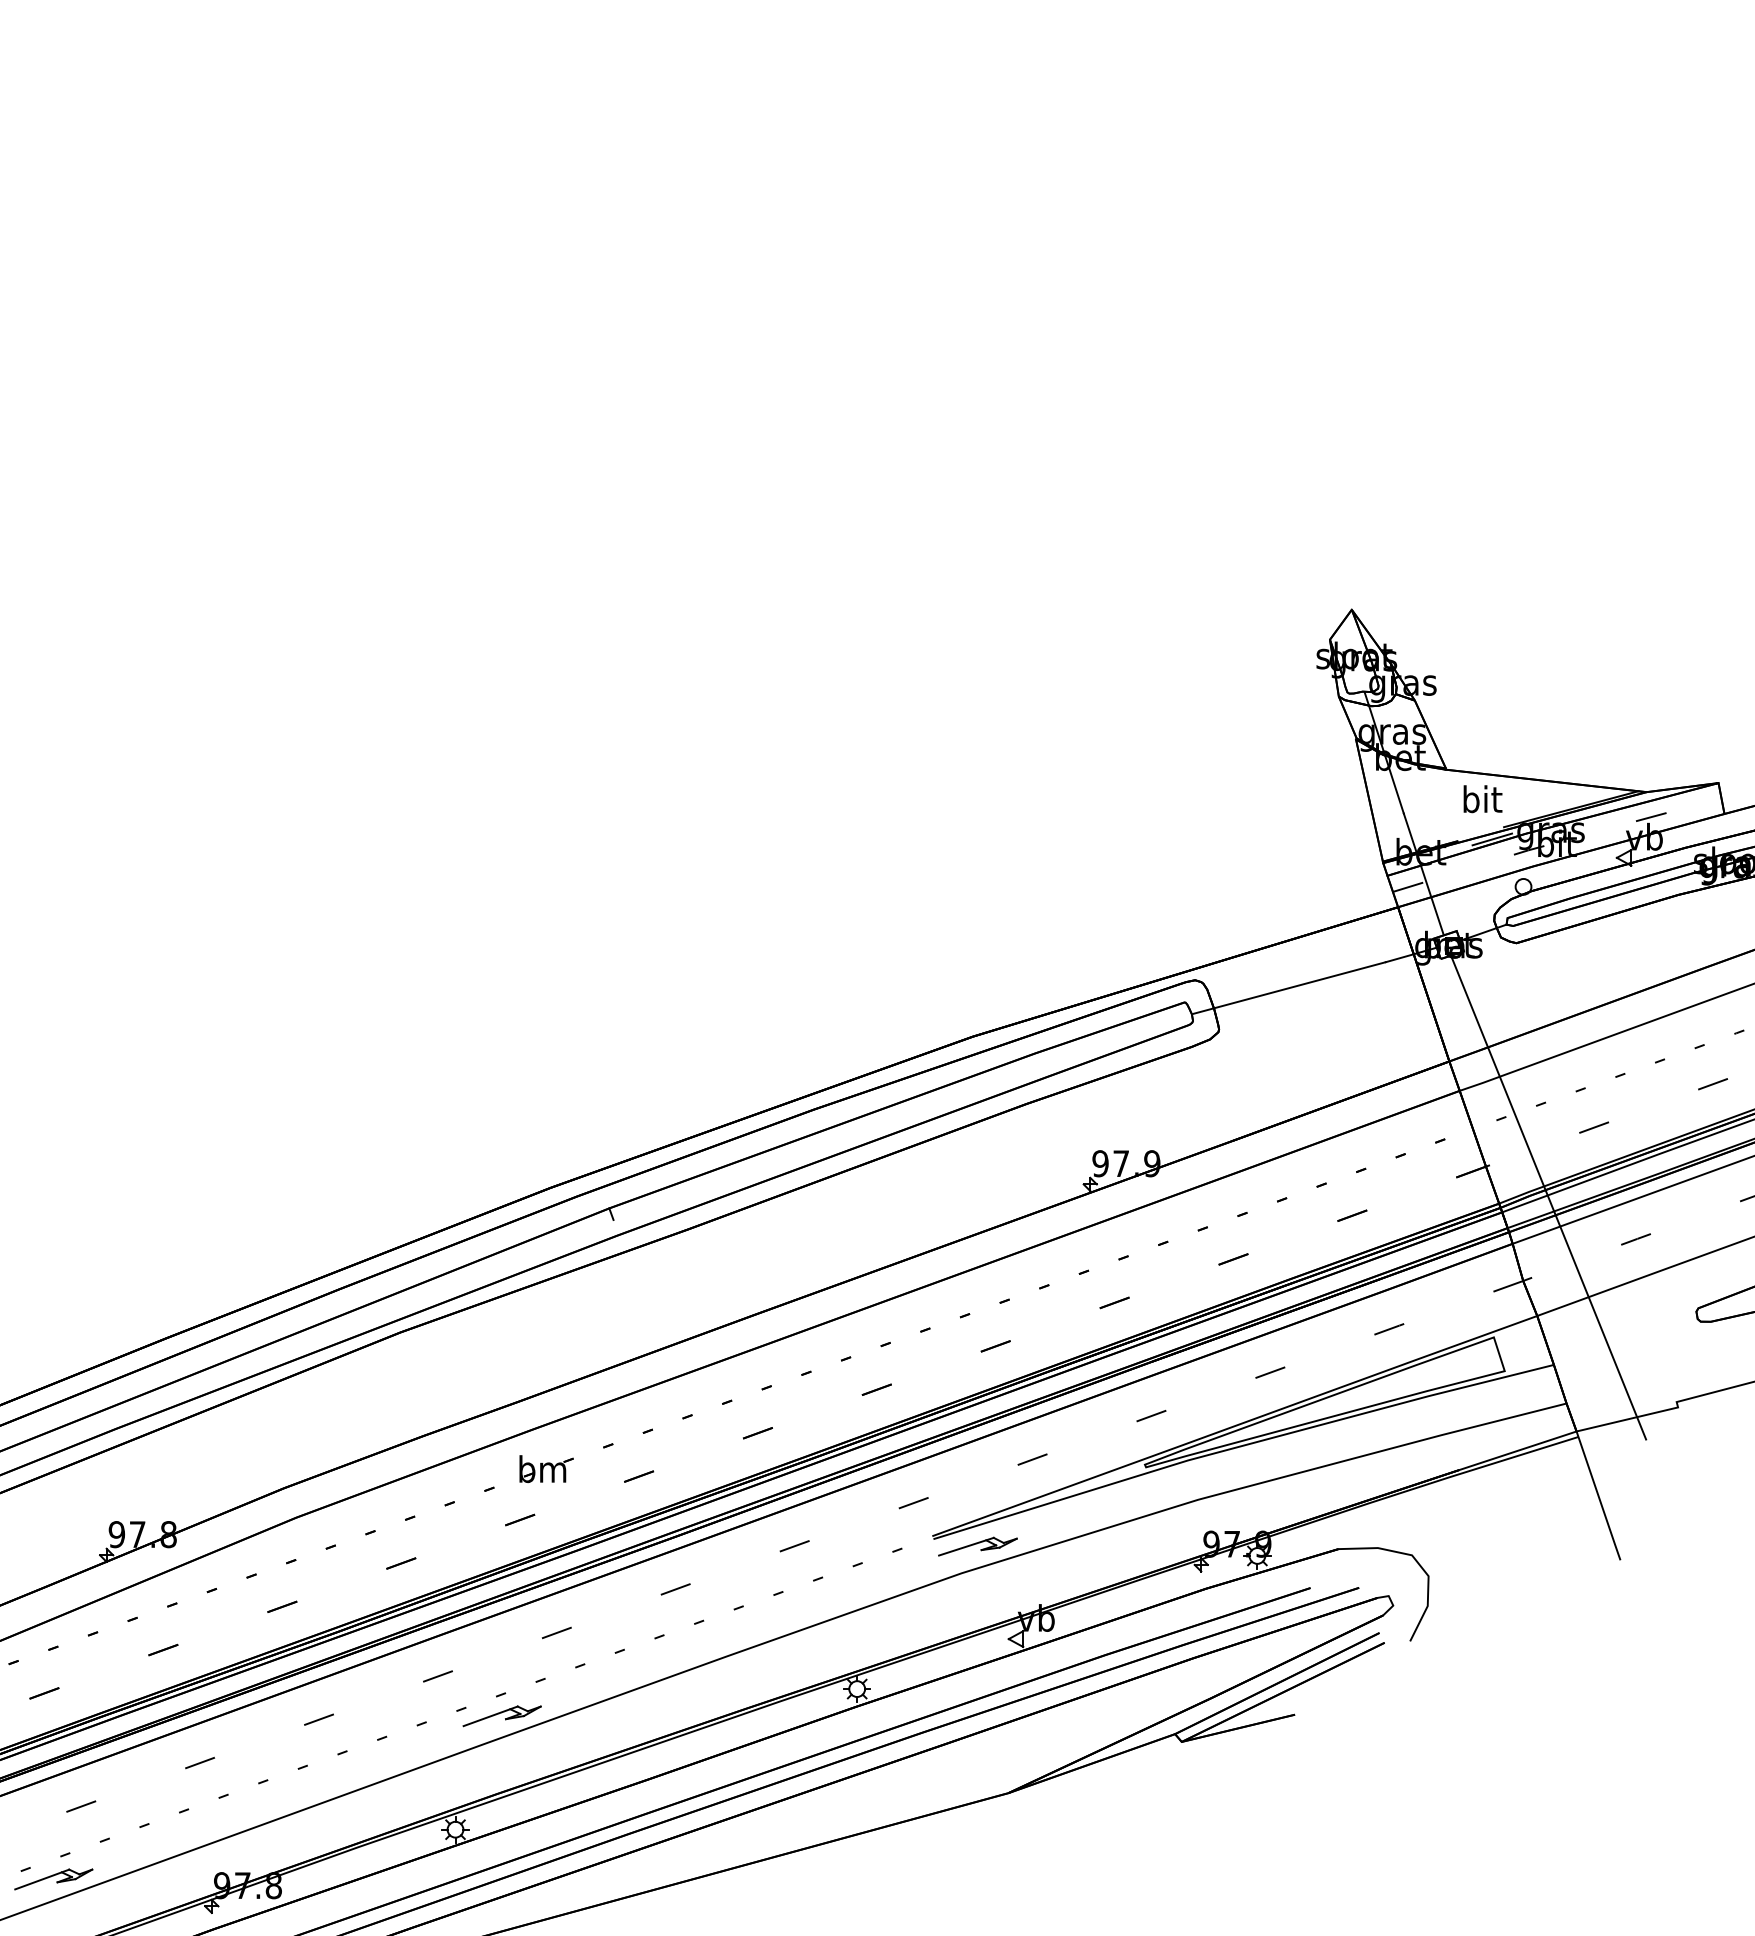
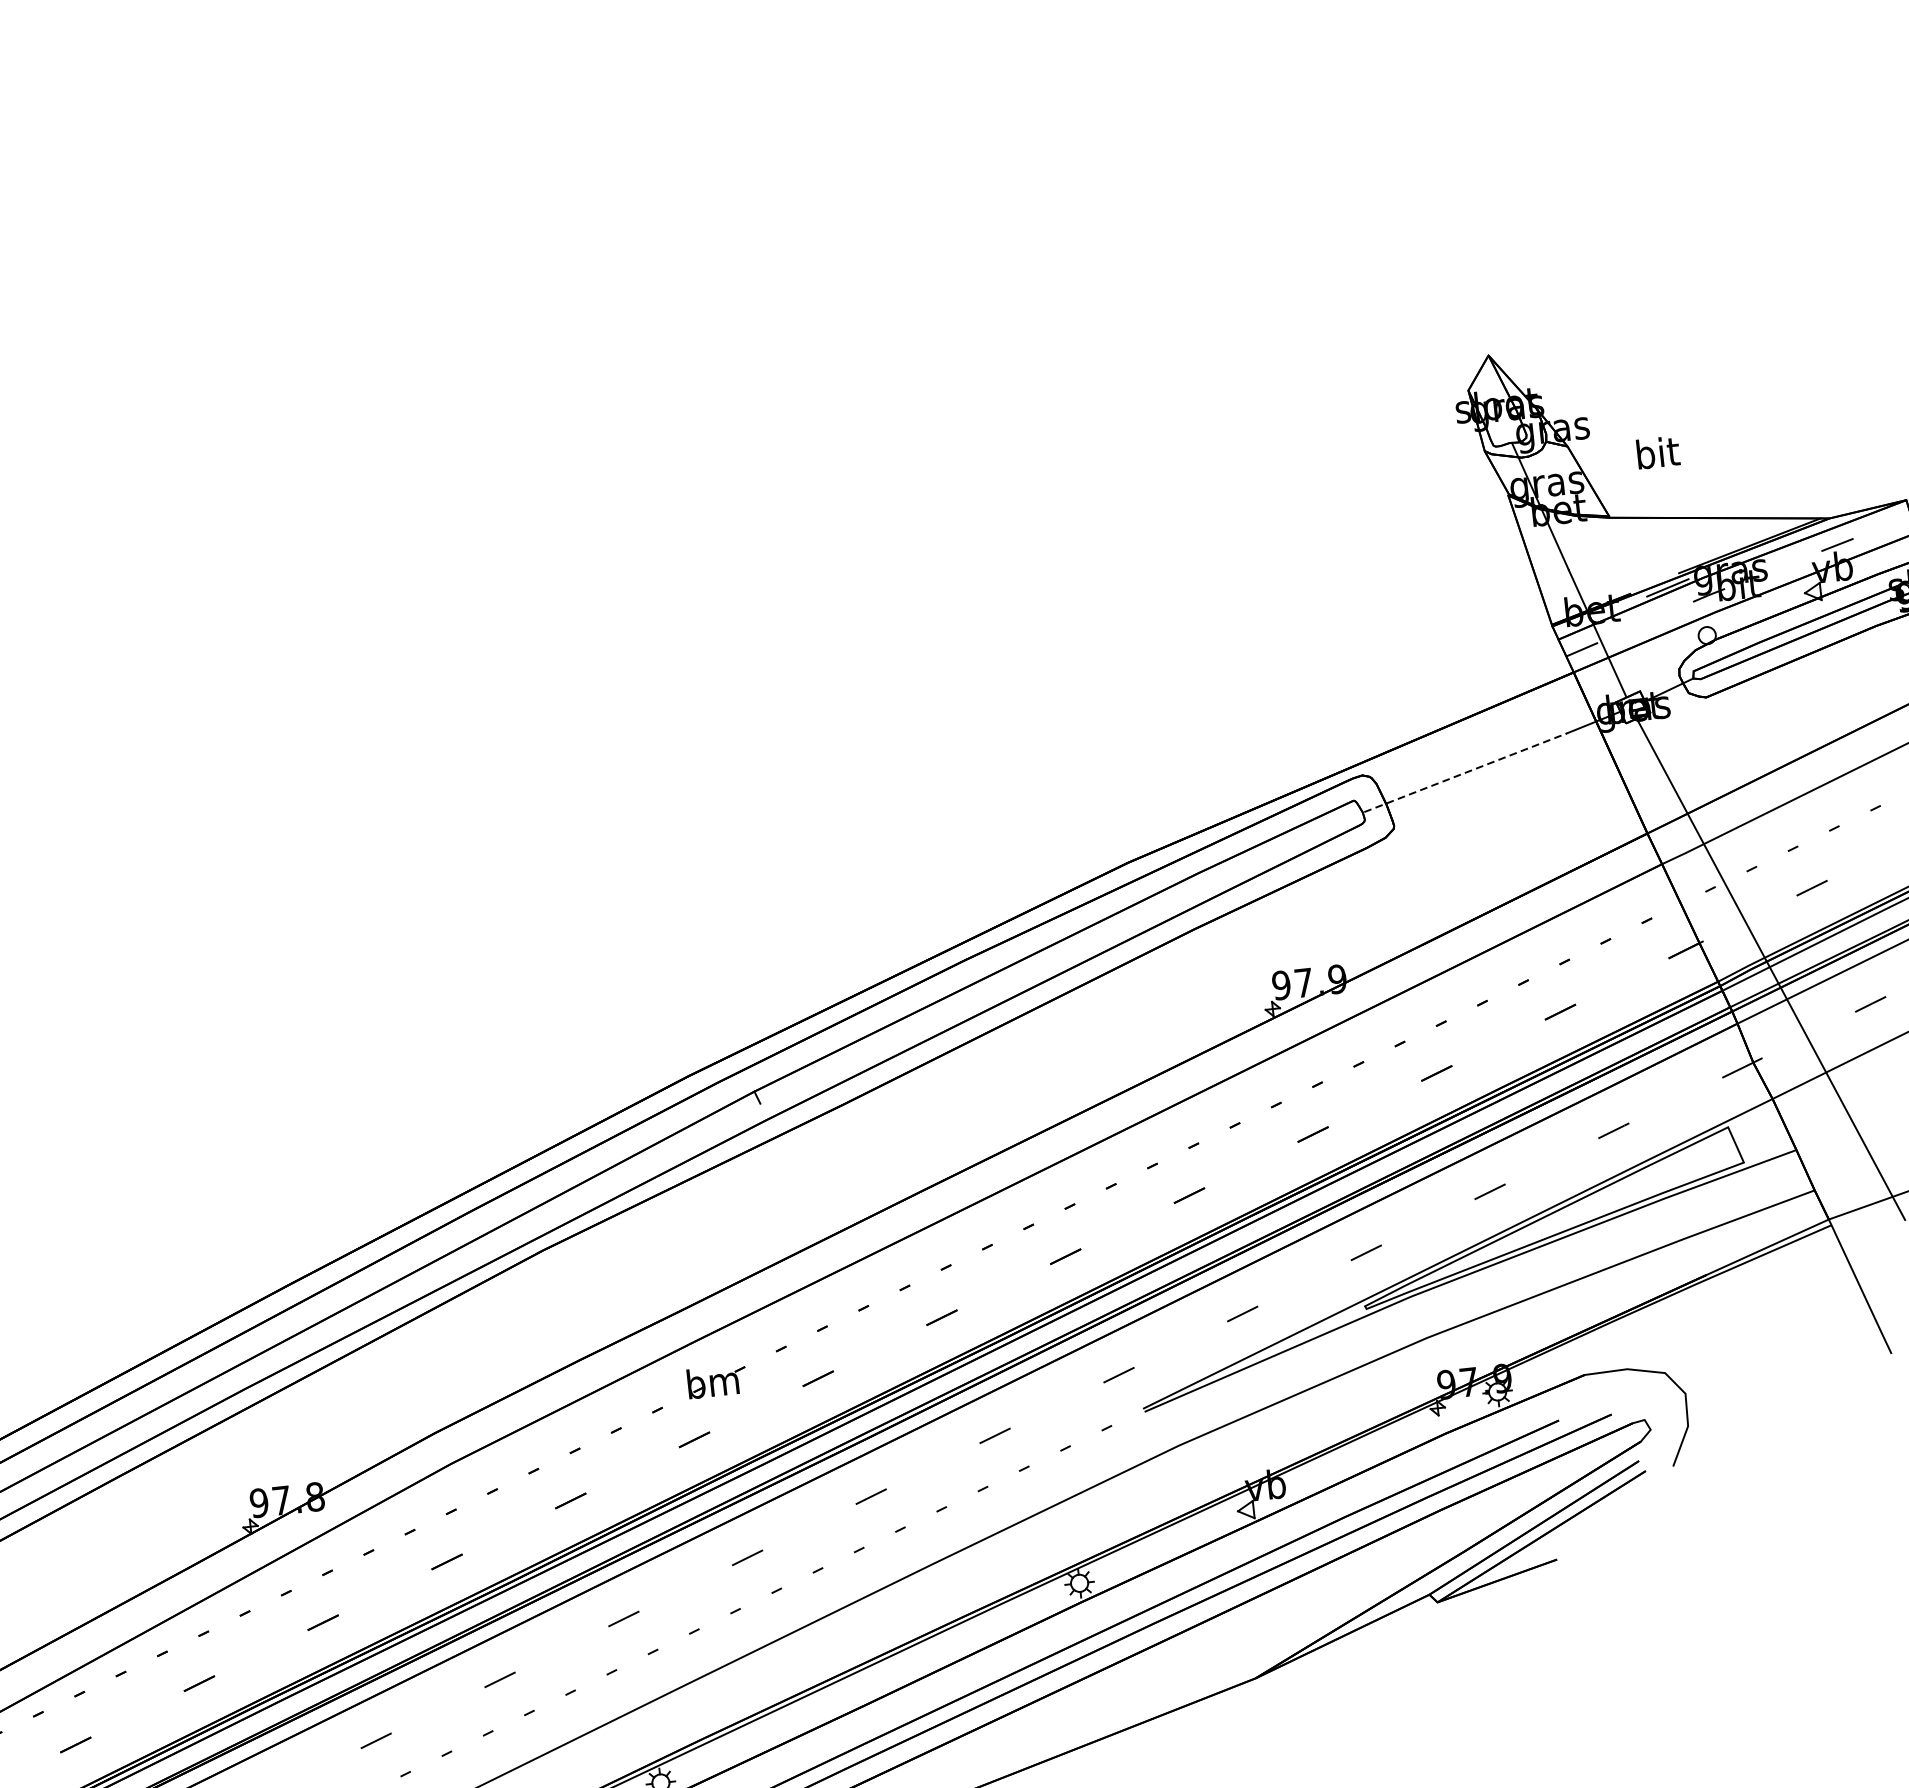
text: (1482, 799) -> (1657, 453), moved
line: (1289, 988) -> (1465, 773), solid -> dashed
part: (977, 1546) -> (1193, 1414), removed
part: (501, 1716) -> (697, 1654), removed

